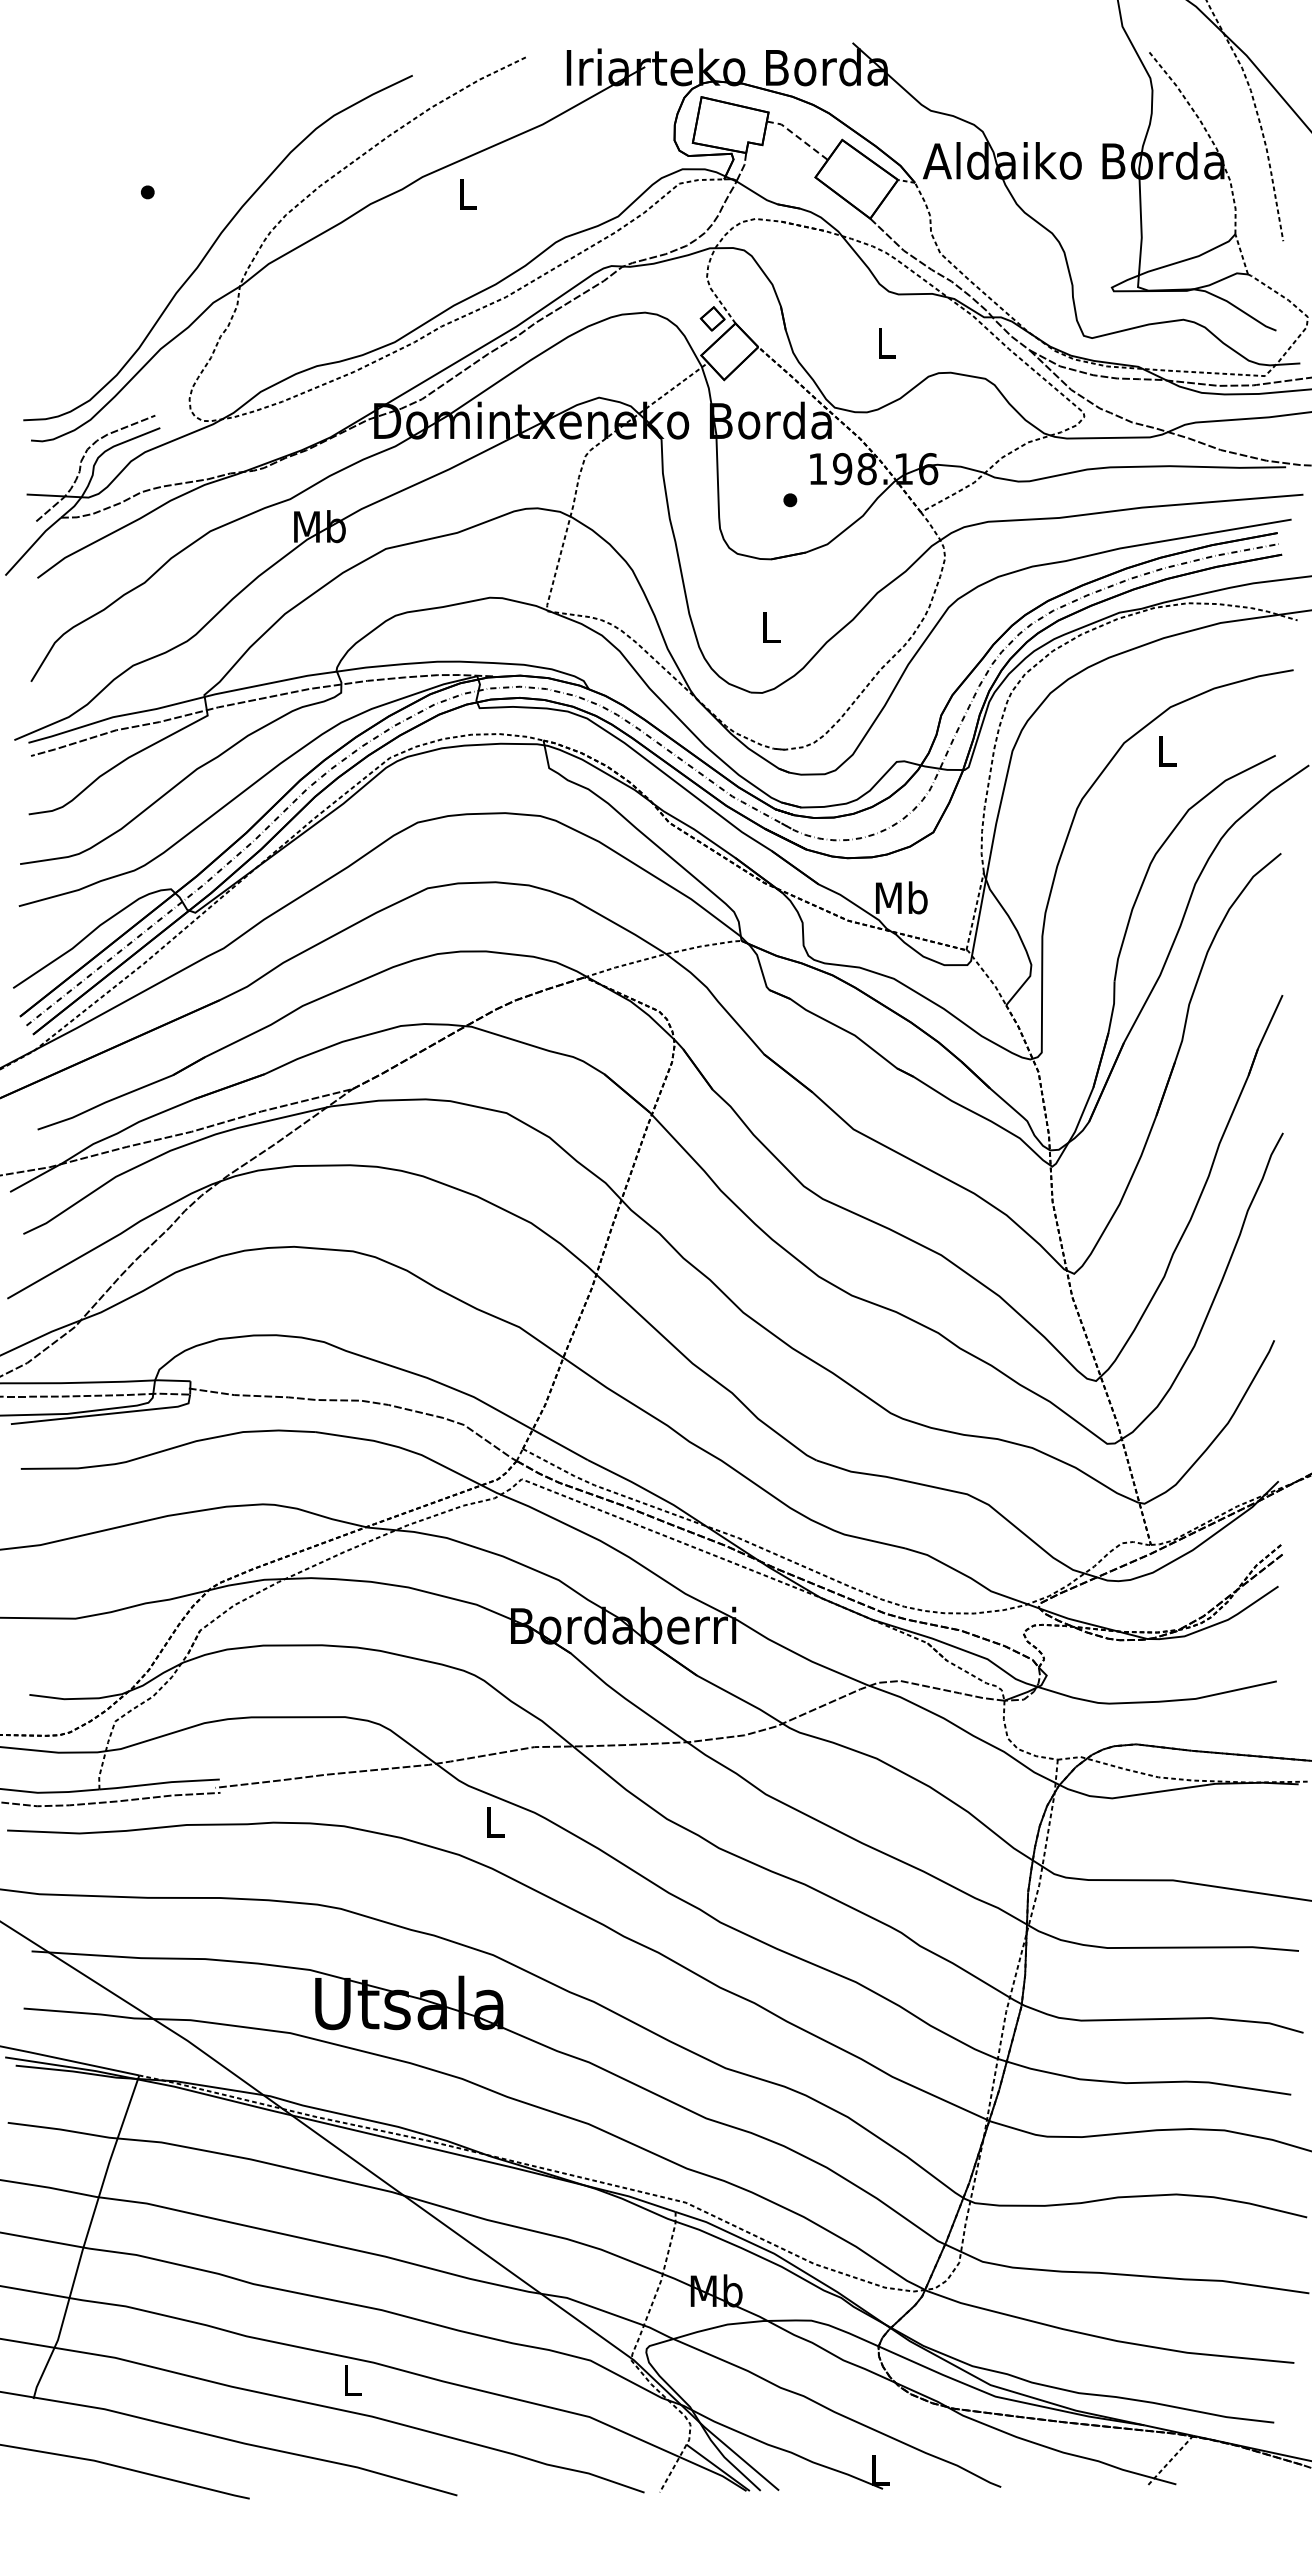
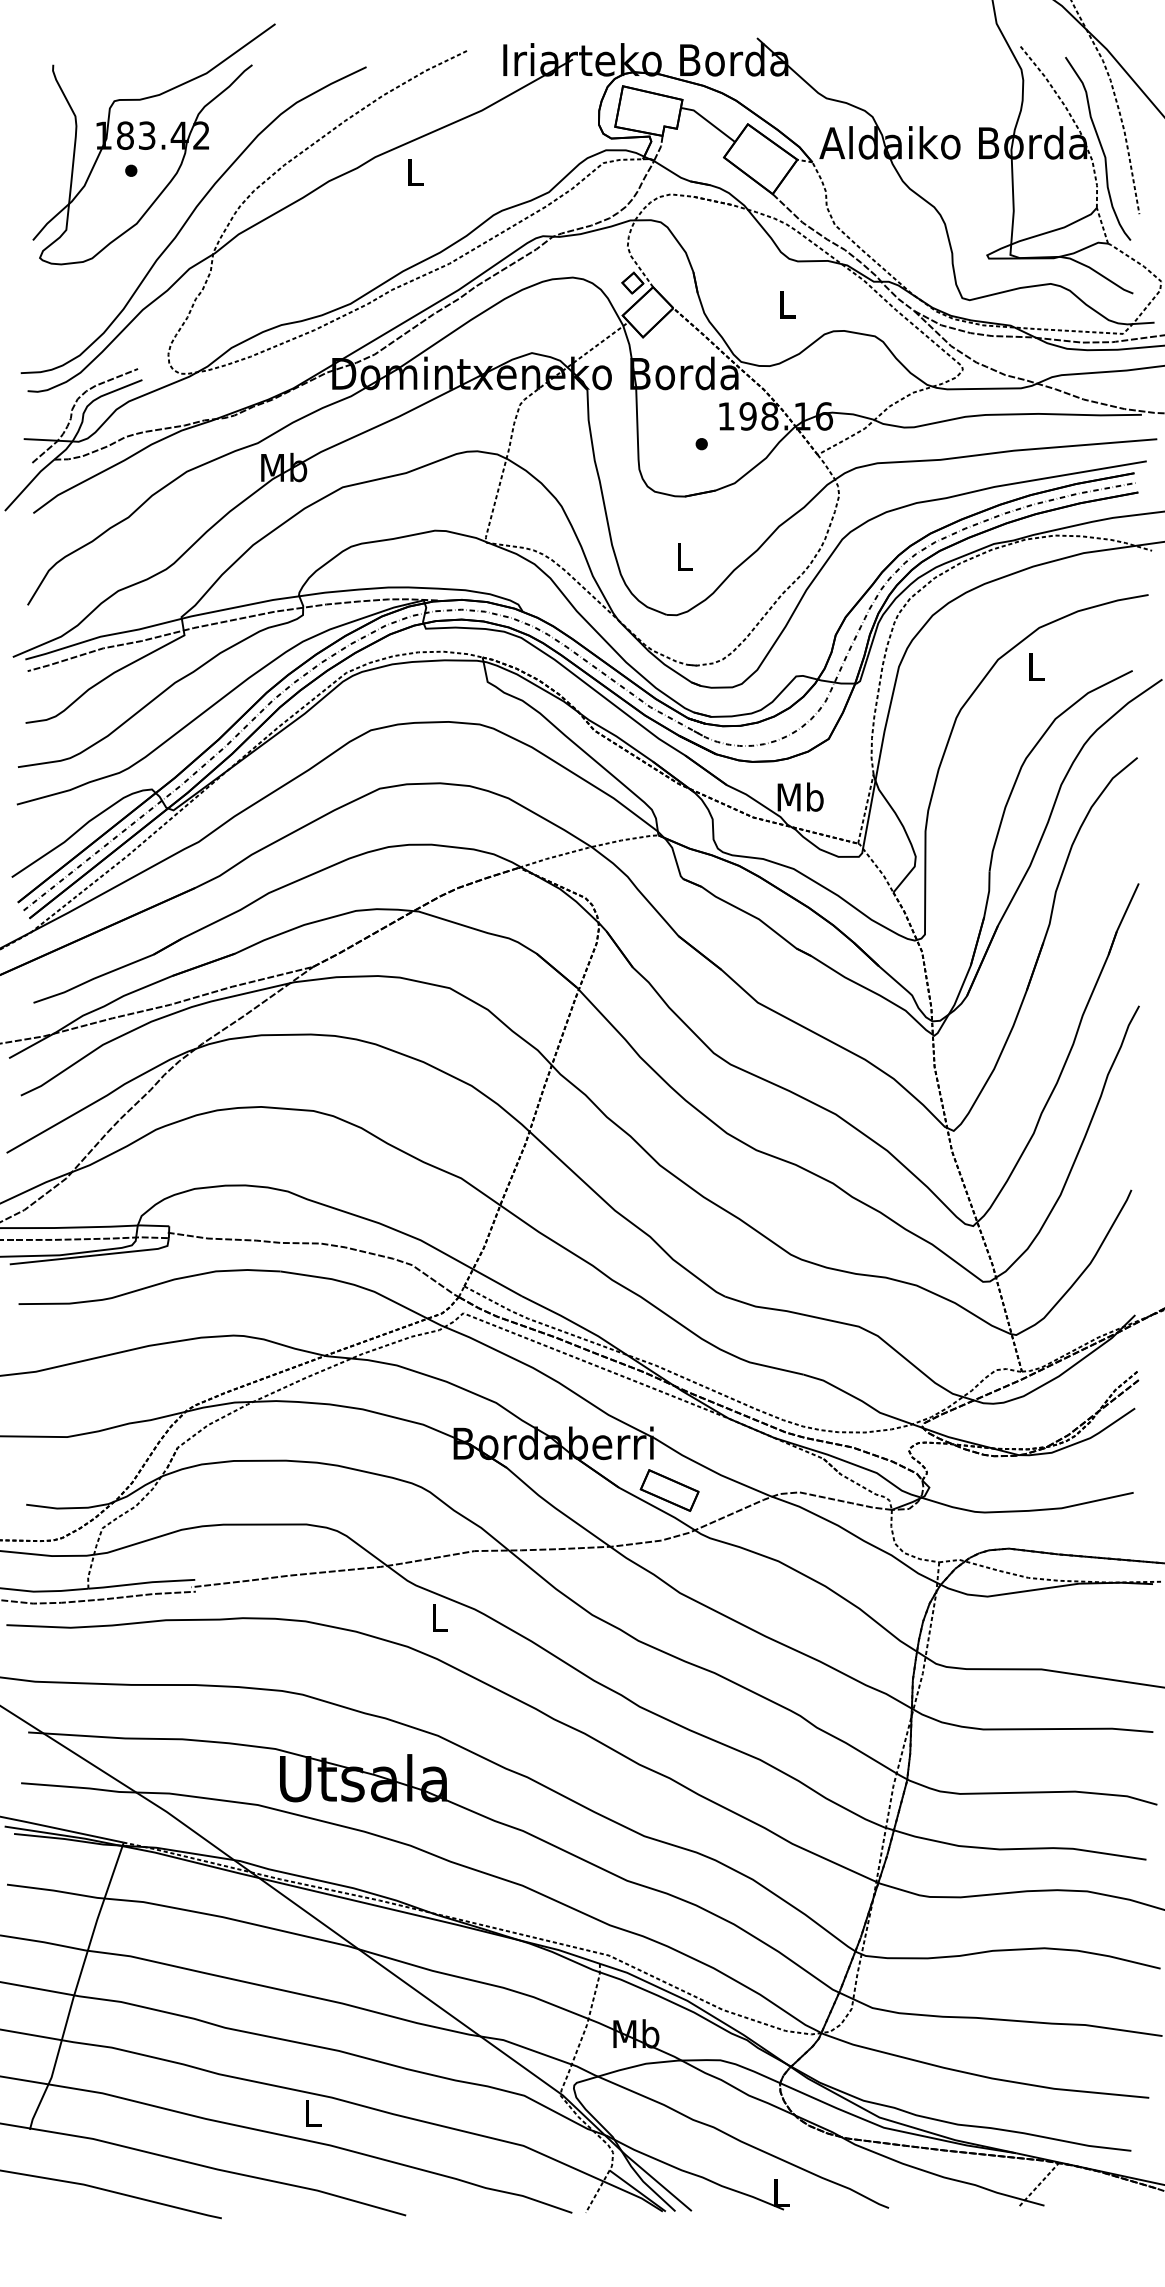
line: (798, 137) -> (709, 122), dashed -> solid
part: (173, 162) -> (154, 144), added
curve: (1239, 165) -> (1100, 146), added
part: (753, 1678) -> (669, 1490), added

